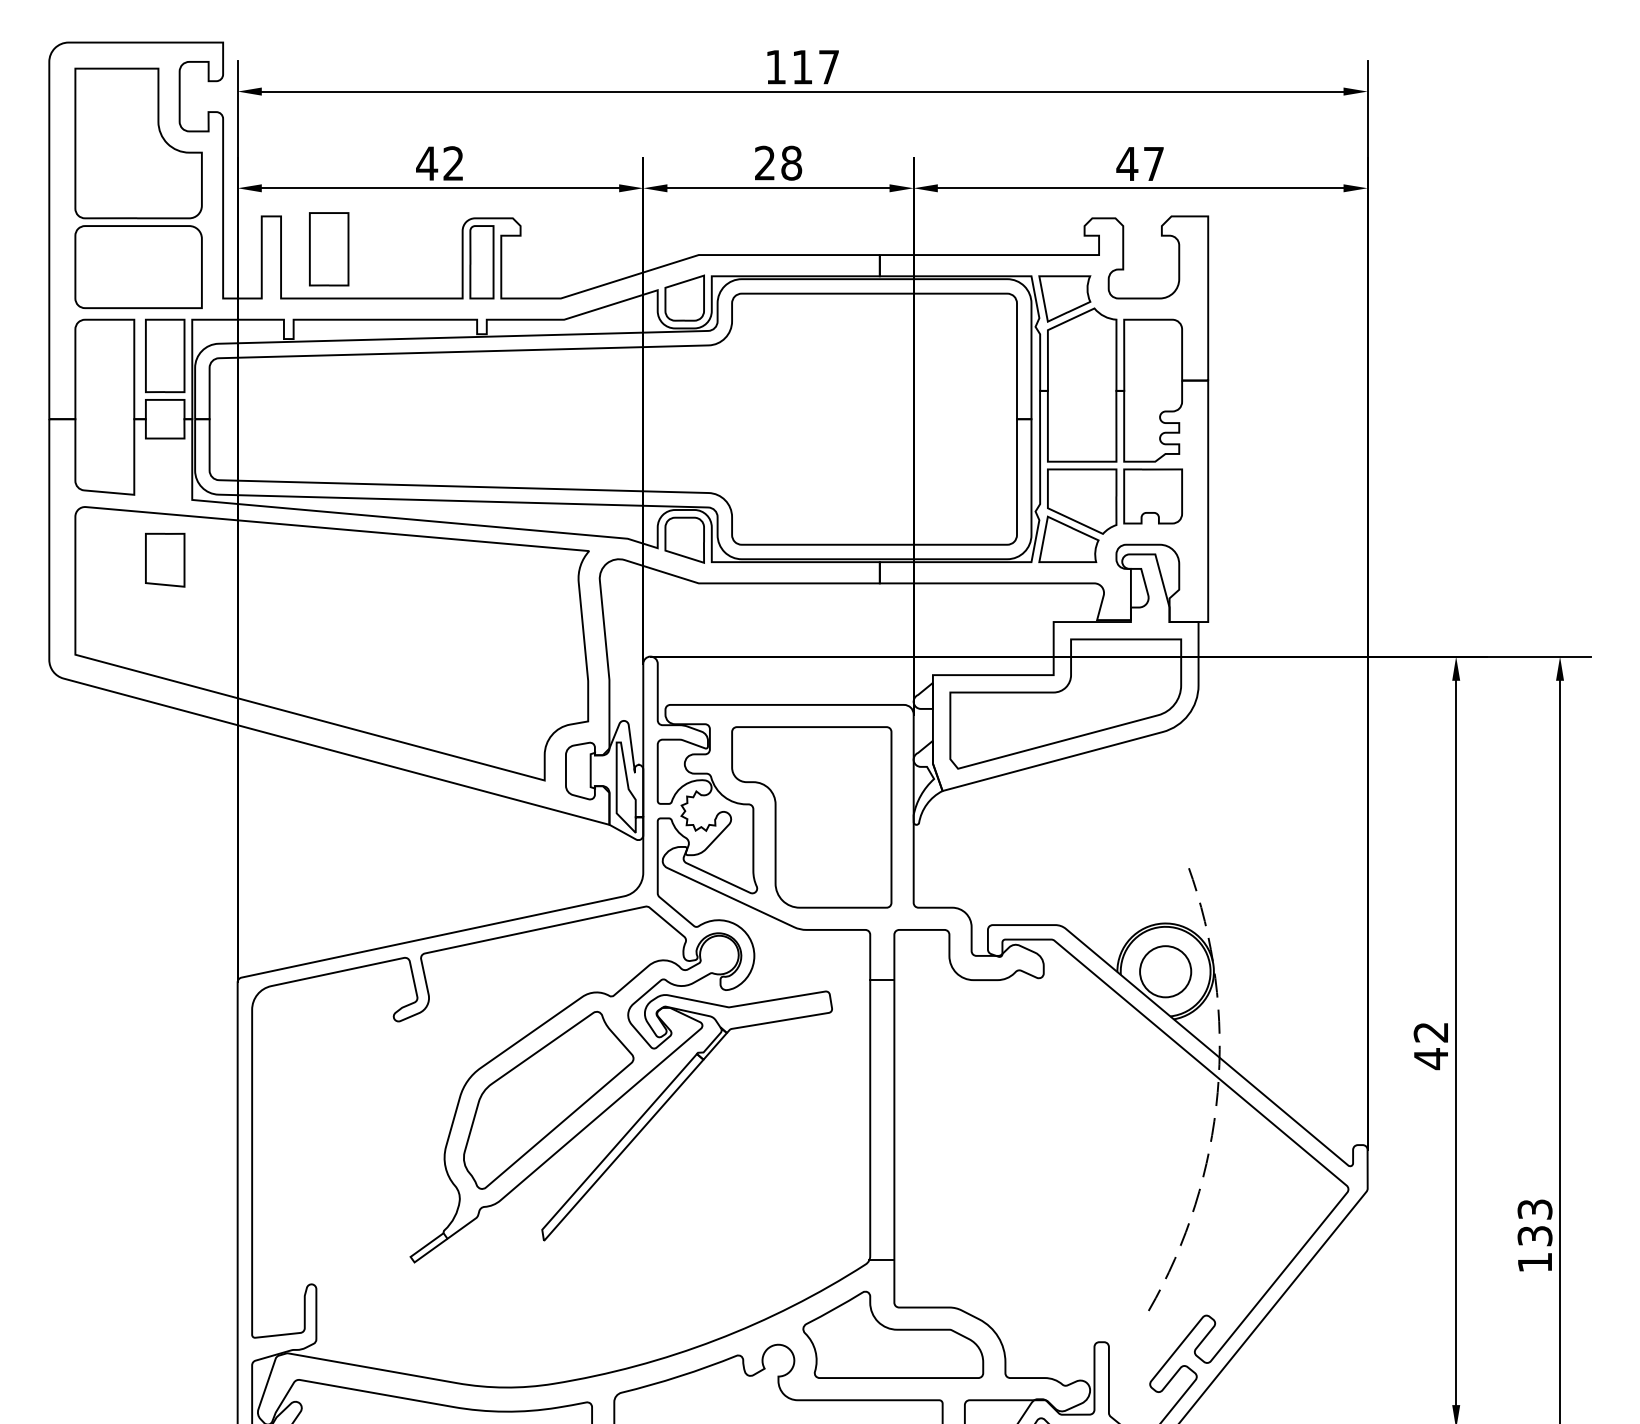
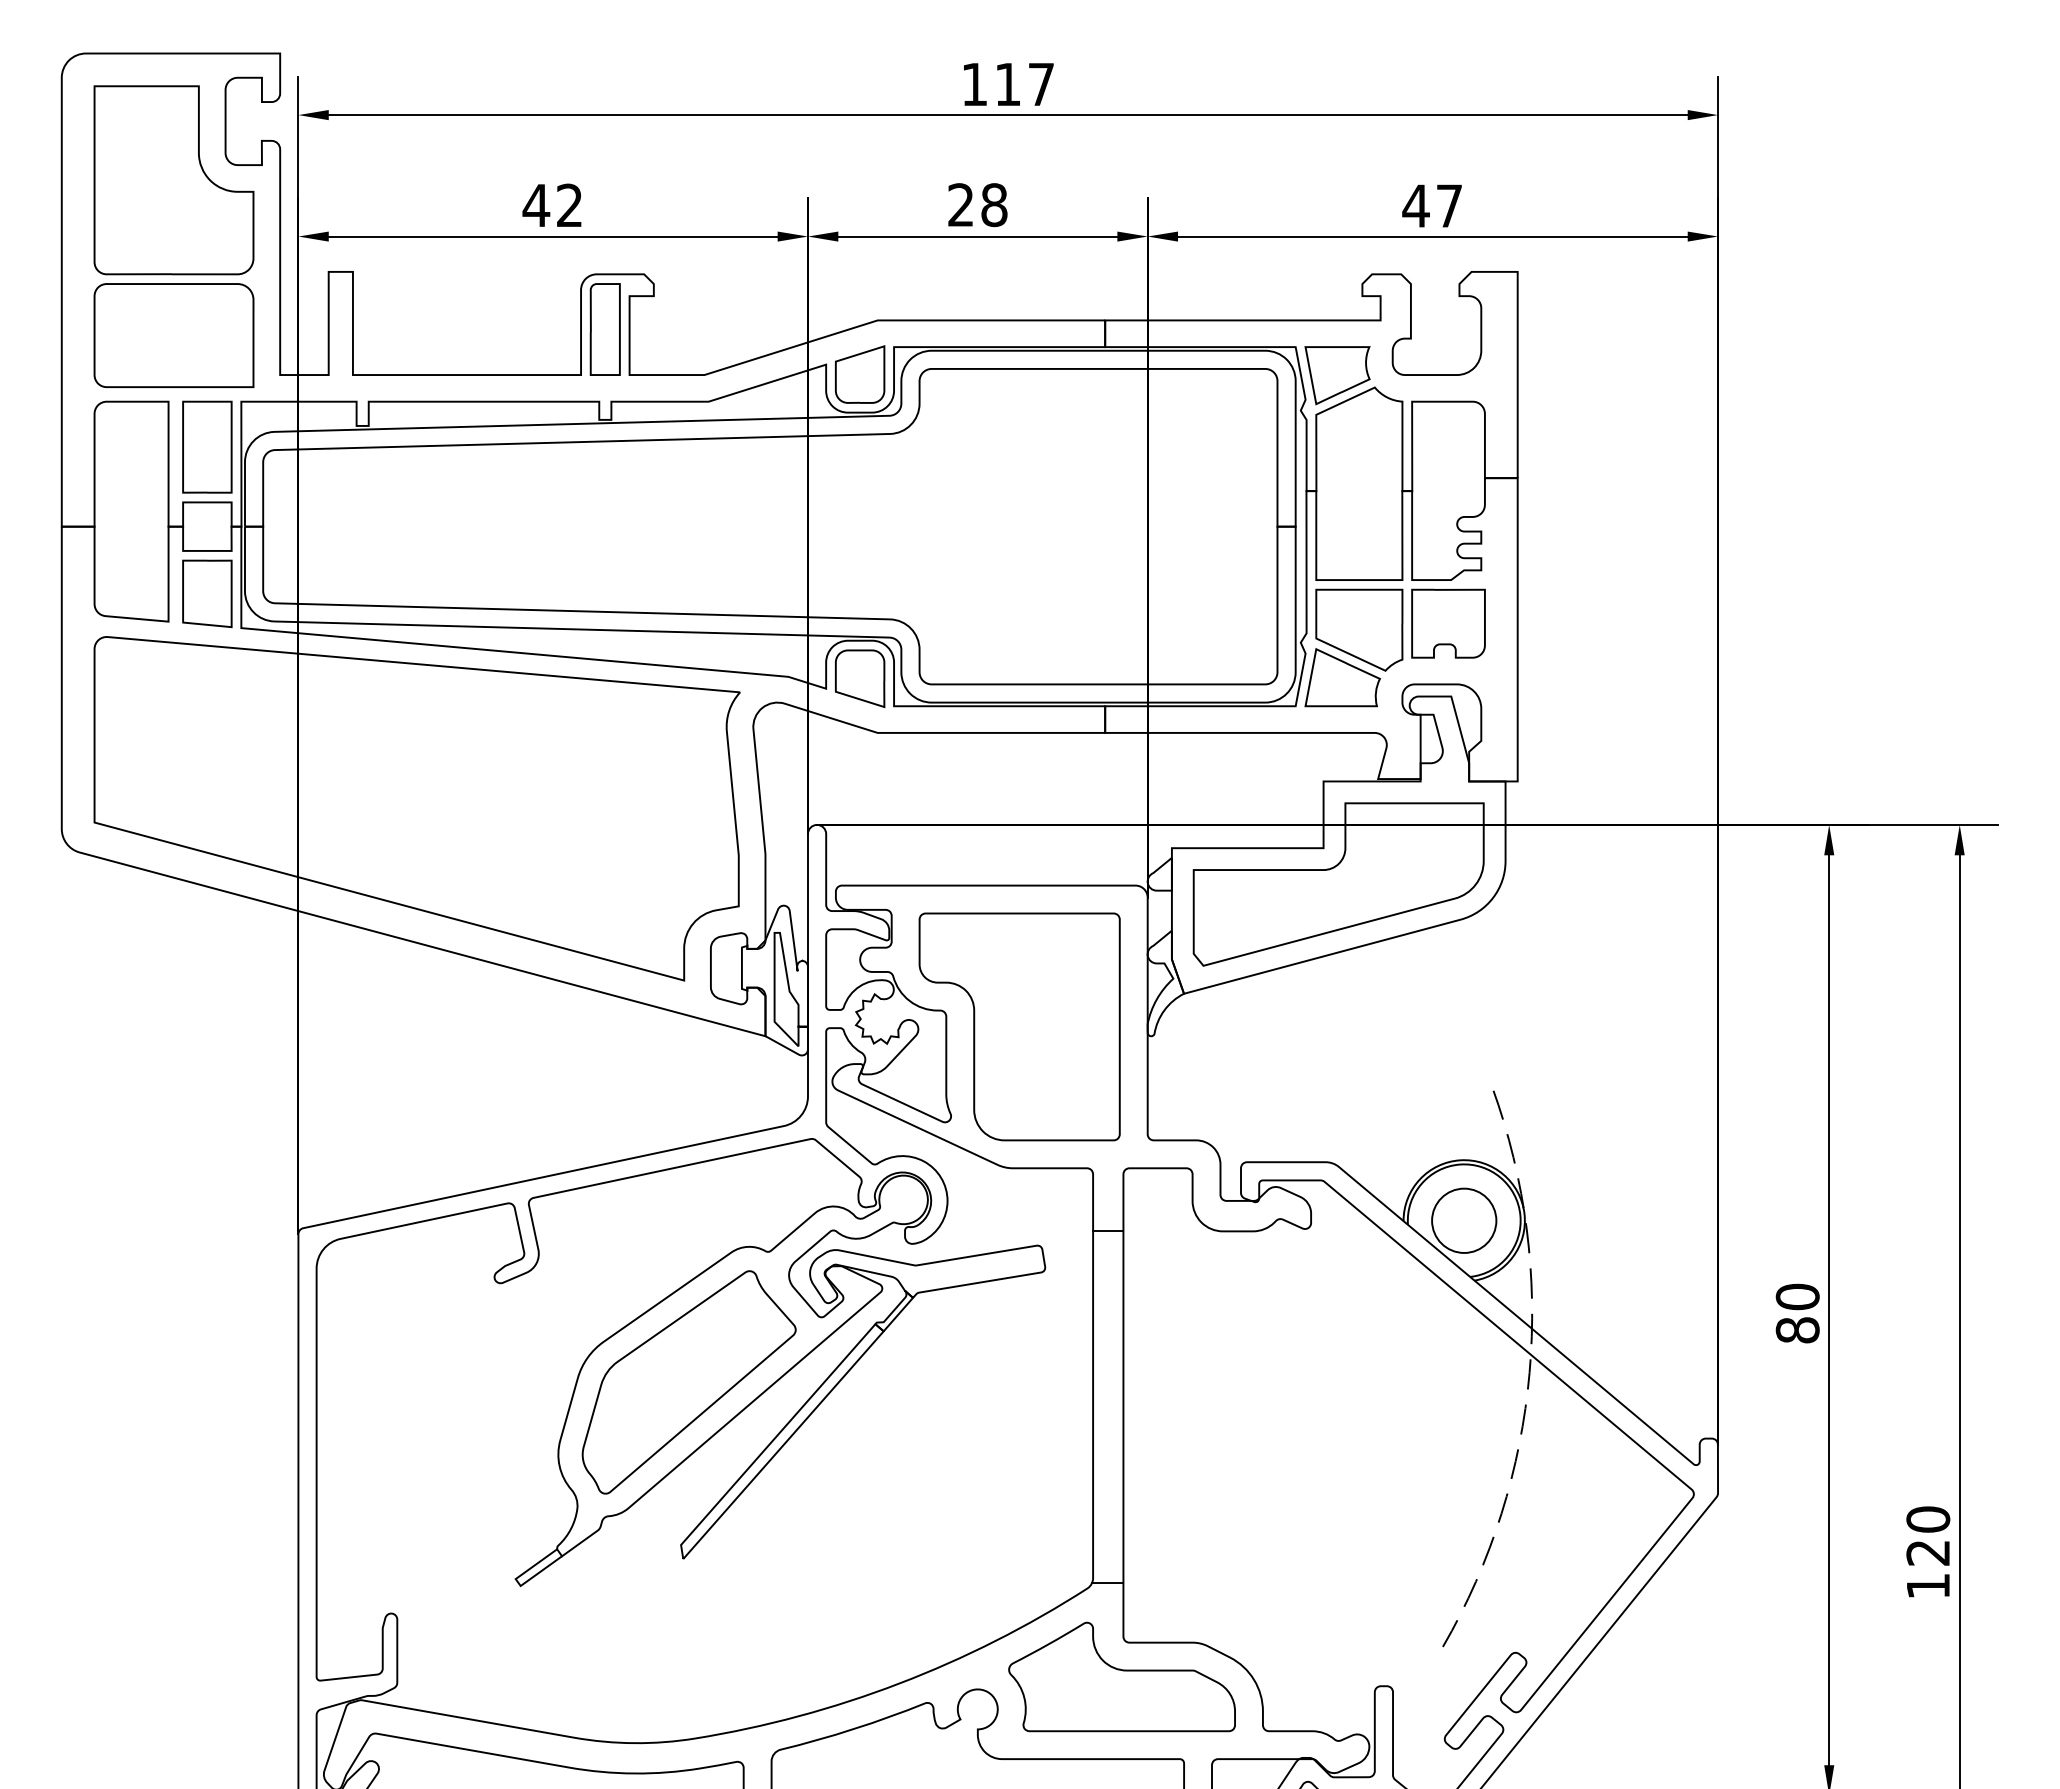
curve: (347, 248) -> (436, 312), removed
curve: (183, 559) -> (230, 593), moved
text: (1430, 1045) -> (1797, 1313), 42 -> 80
text: (1535, 1222) -> (1928, 1535), 133 -> 120

